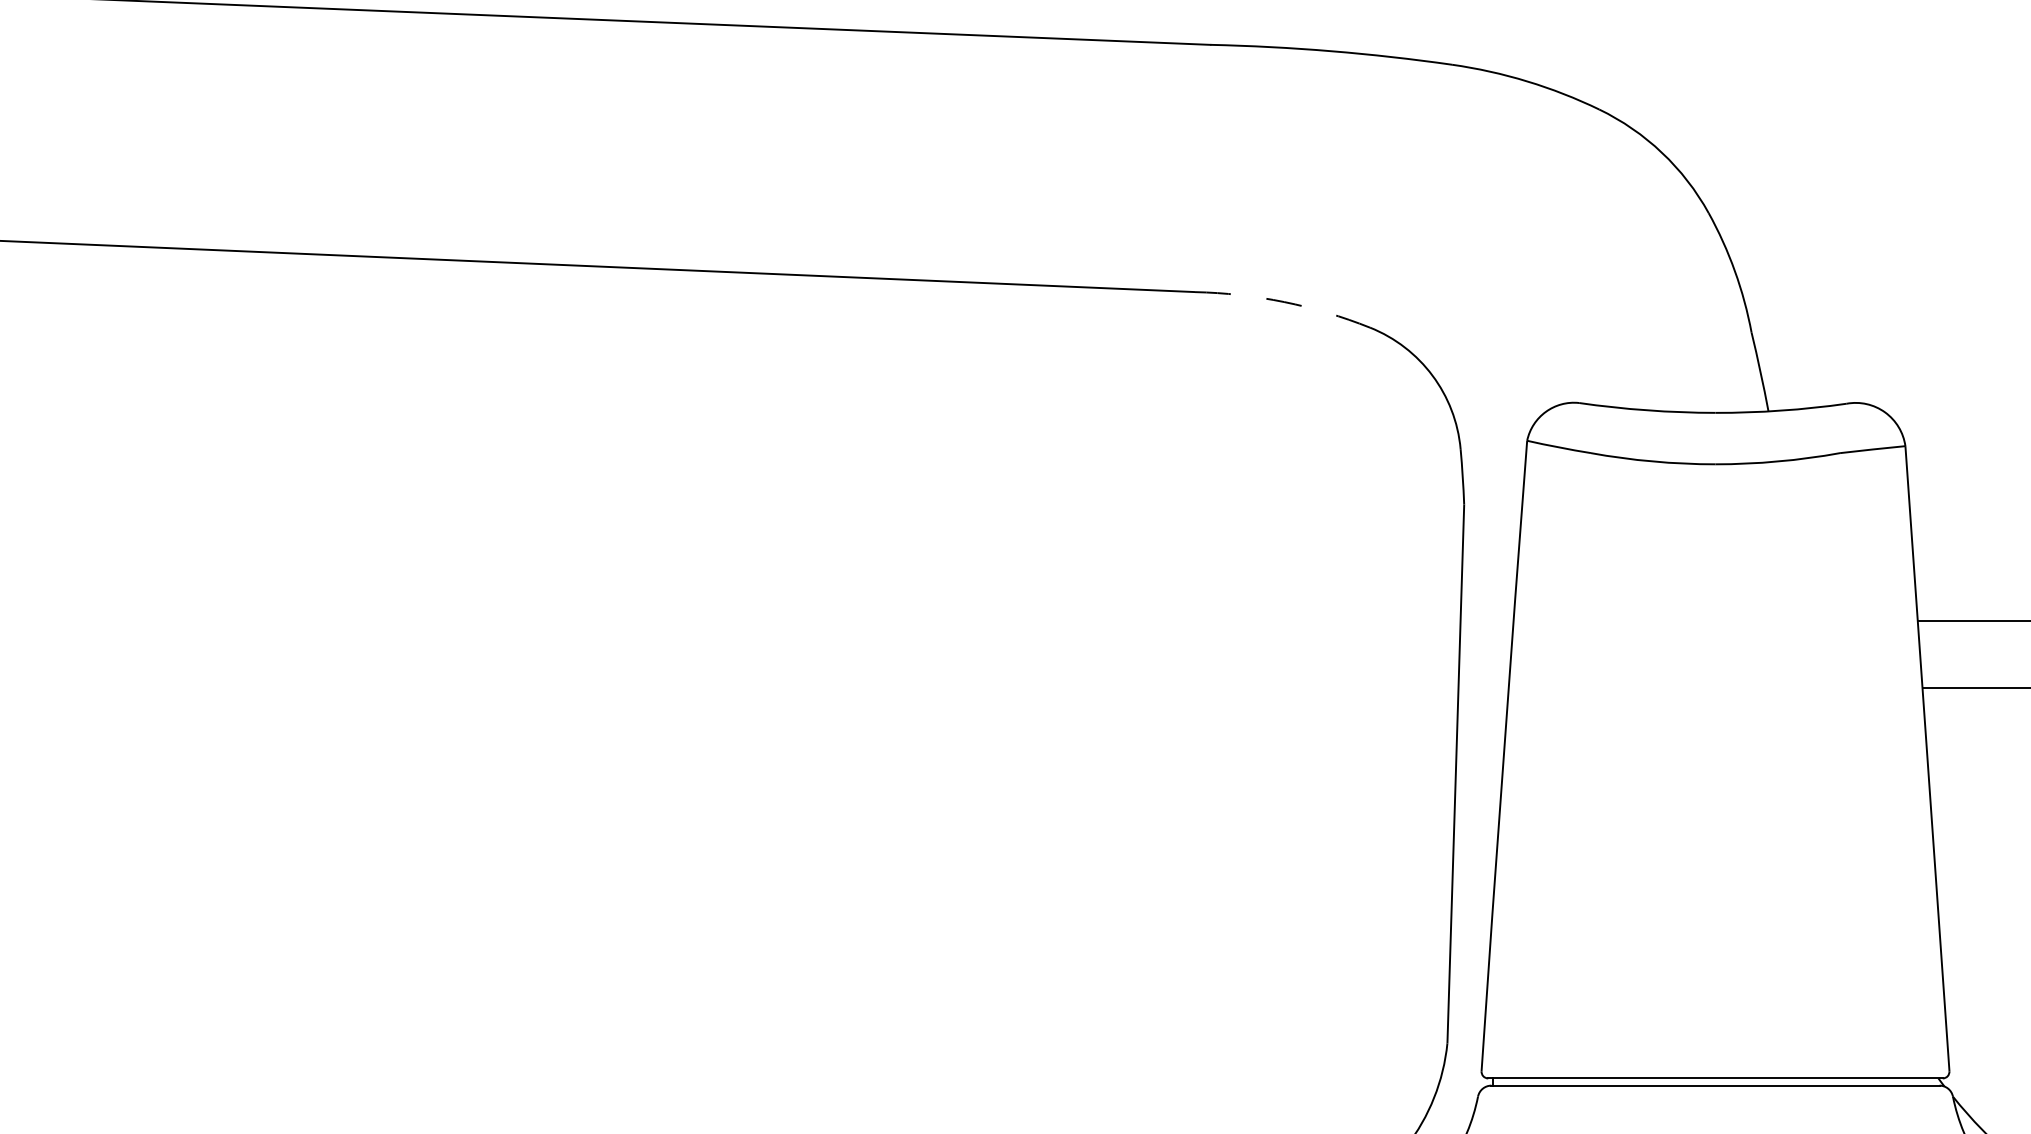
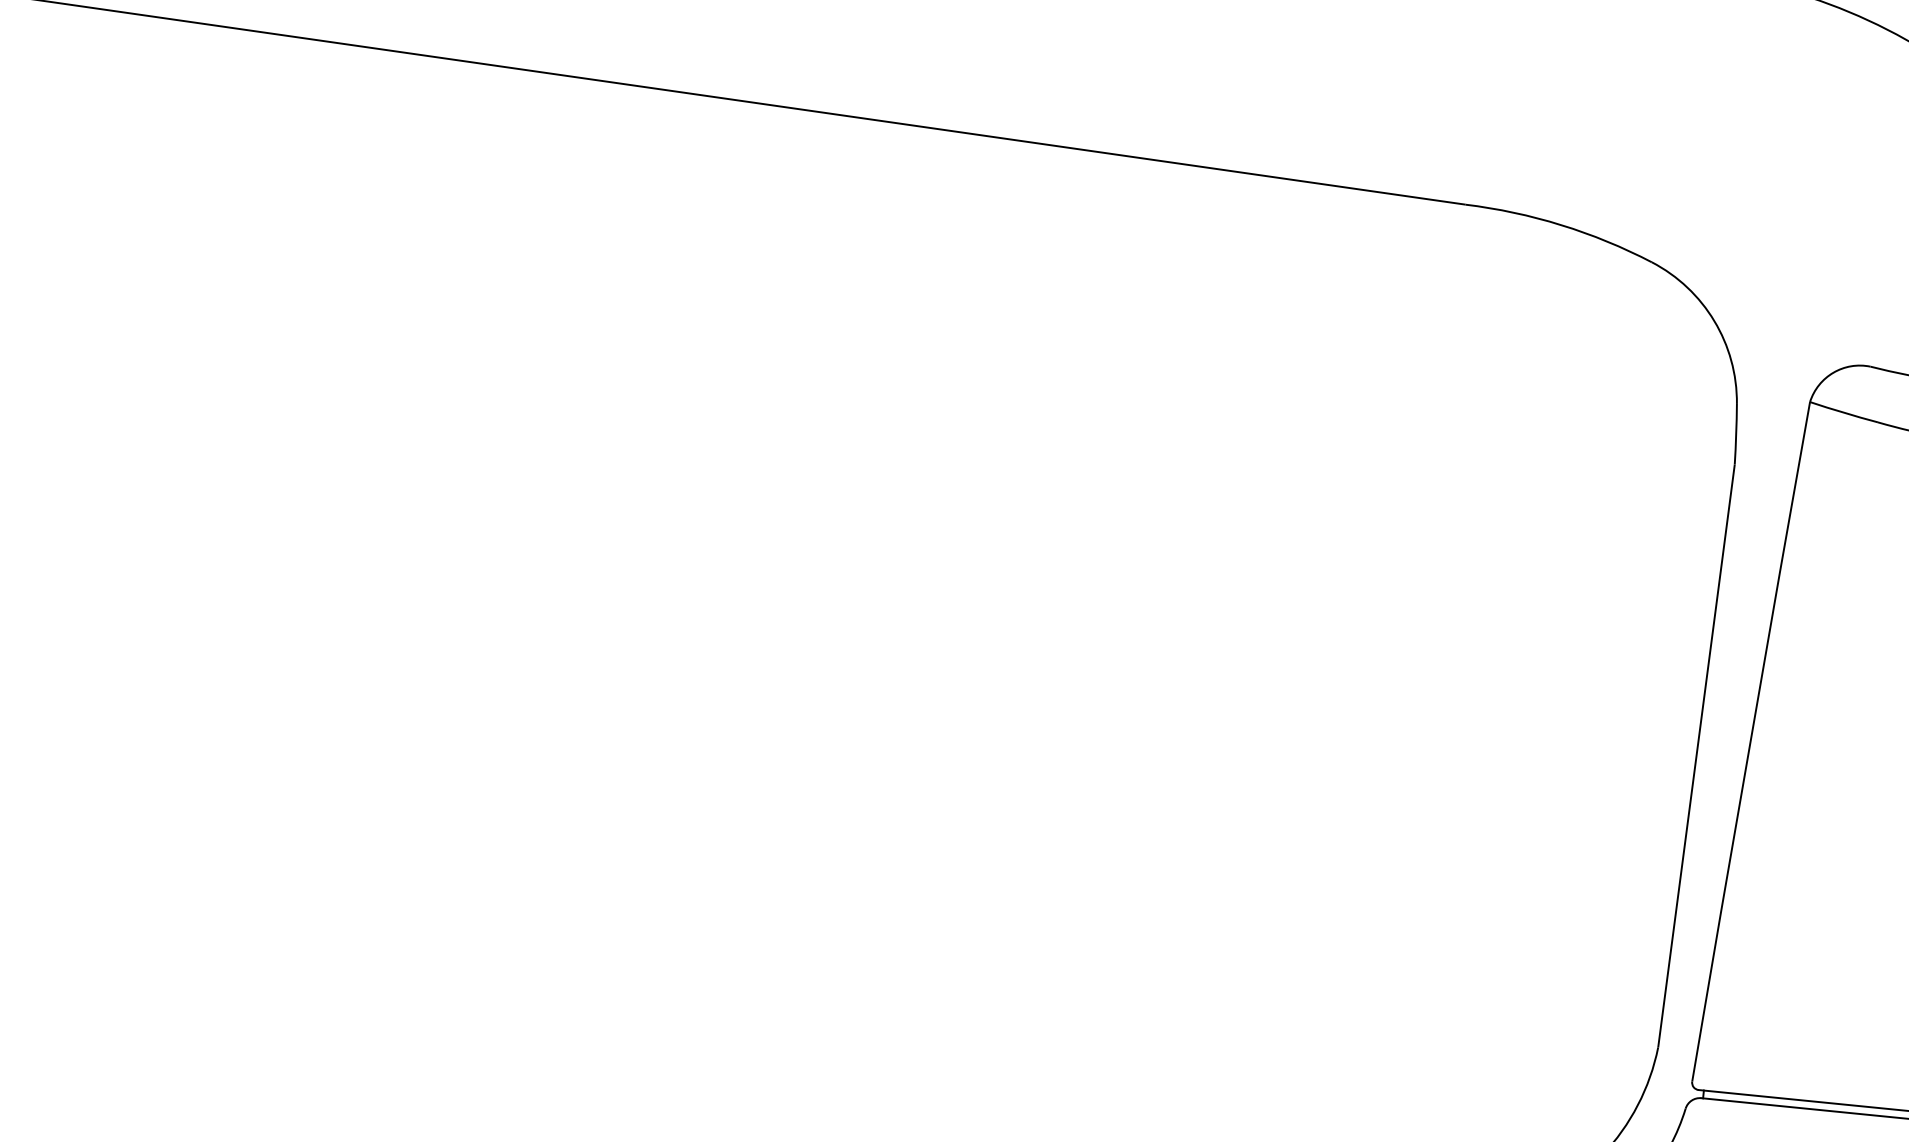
arc: (1284, 302) -> (1561, 225), dashed -> solid

